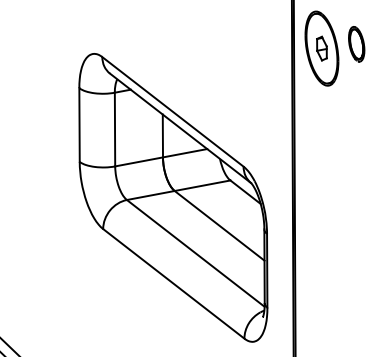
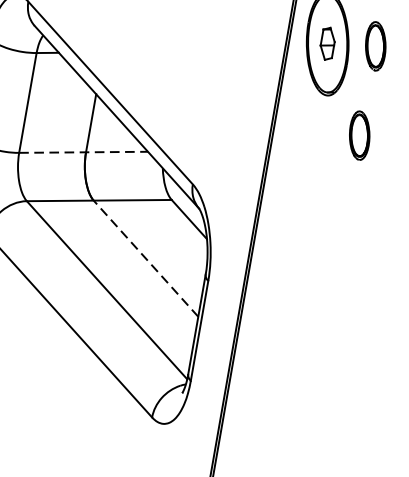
part: (356, 110) -> (359, 135), added
line: (161, 157) -> (84, 152), solid -> dashed
line: (219, 225) -> (145, 258), solid -> dashed

